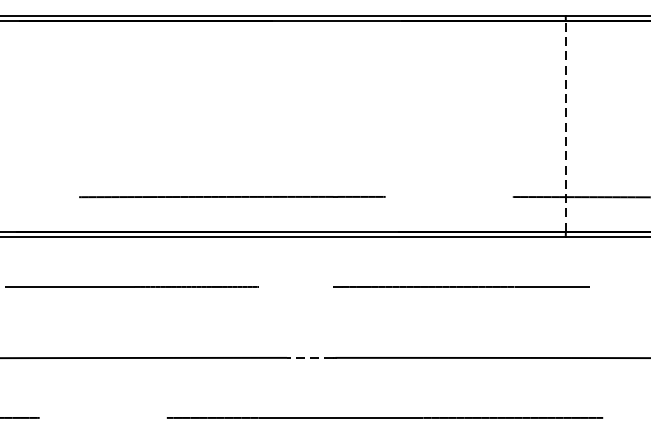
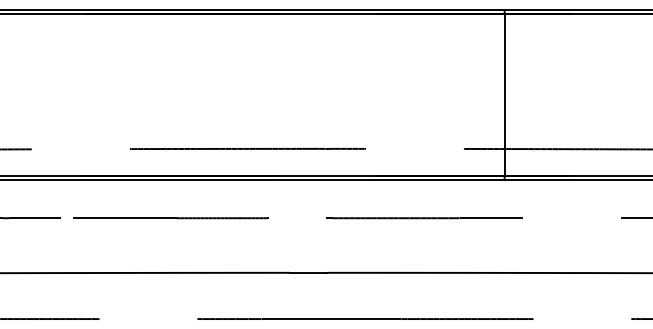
line: (565, 126) -> (504, 94), dashed -> solid
line: (309, 357) -> (307, 272), dashed -> solid

